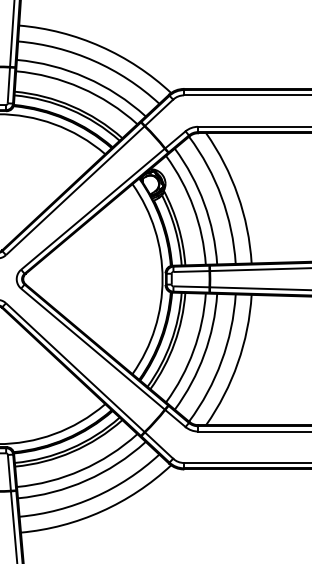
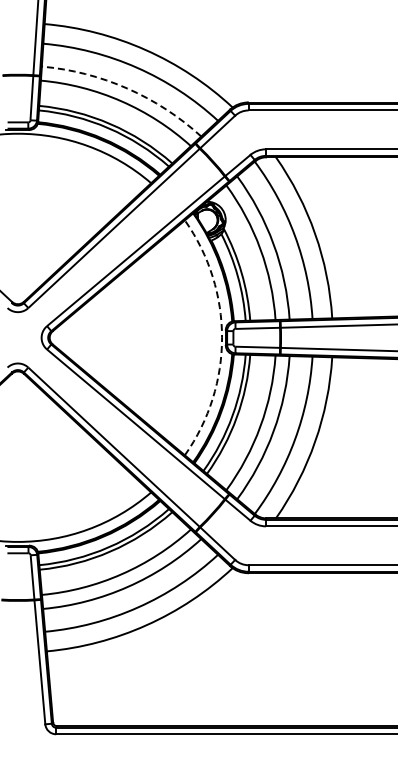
arc: (86, 77) -> (127, 88), solid -> dashed
arc: (162, 278) -> (222, 337), solid -> dashed

